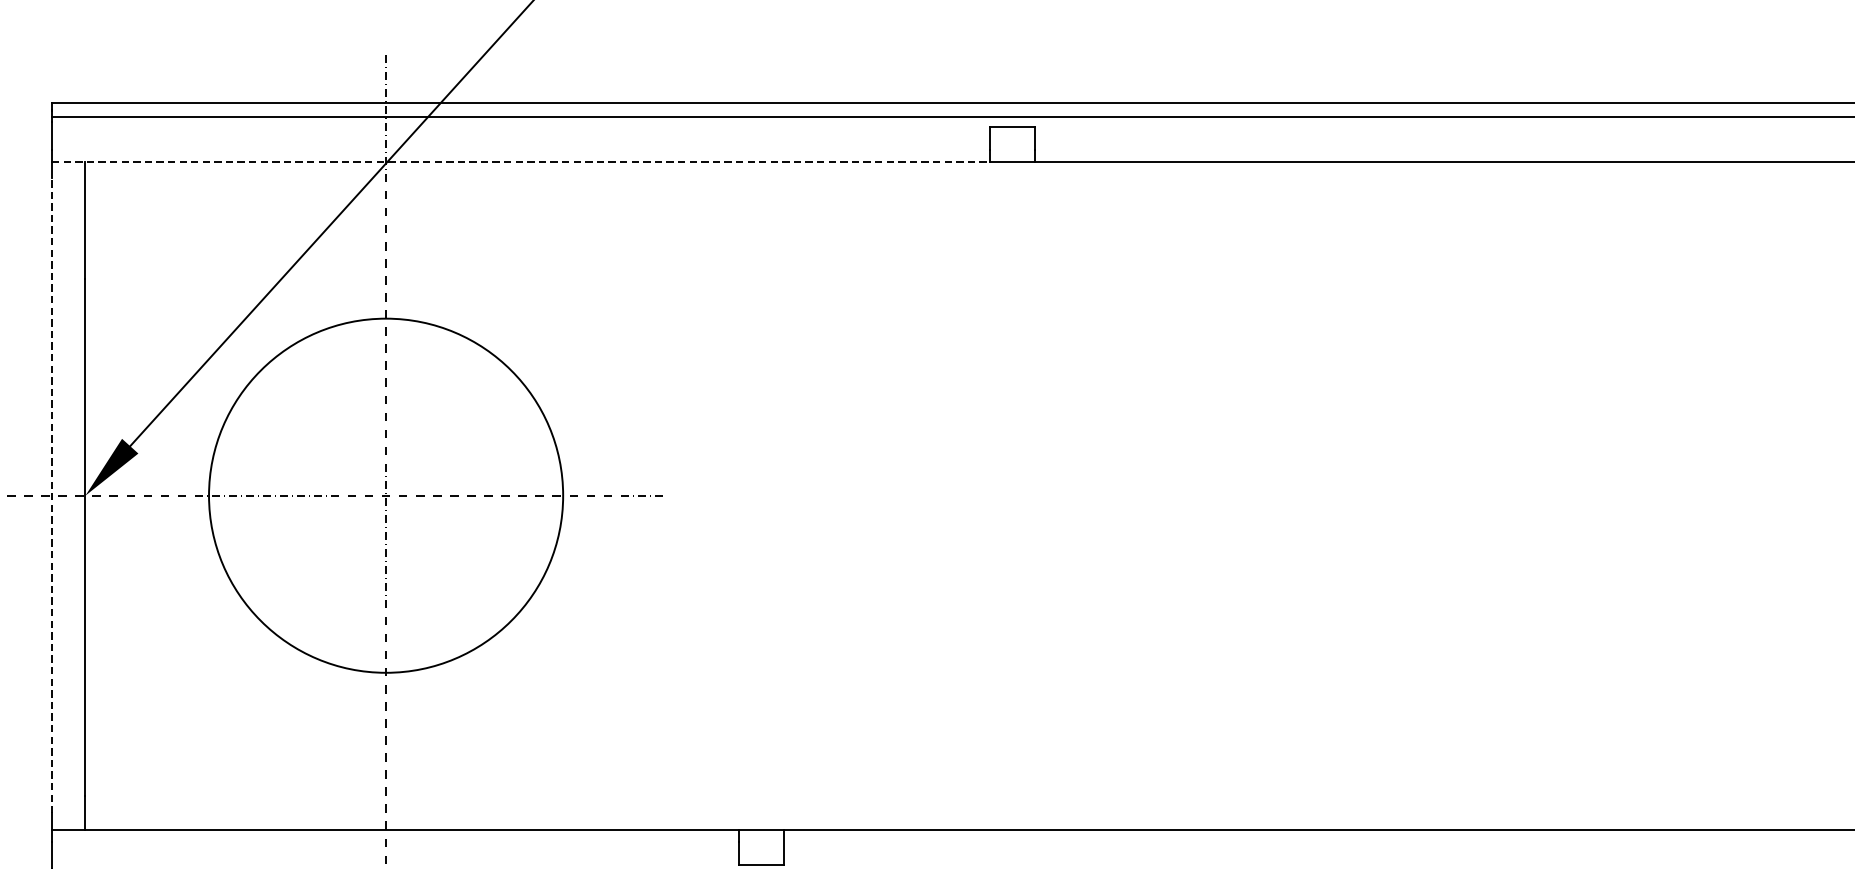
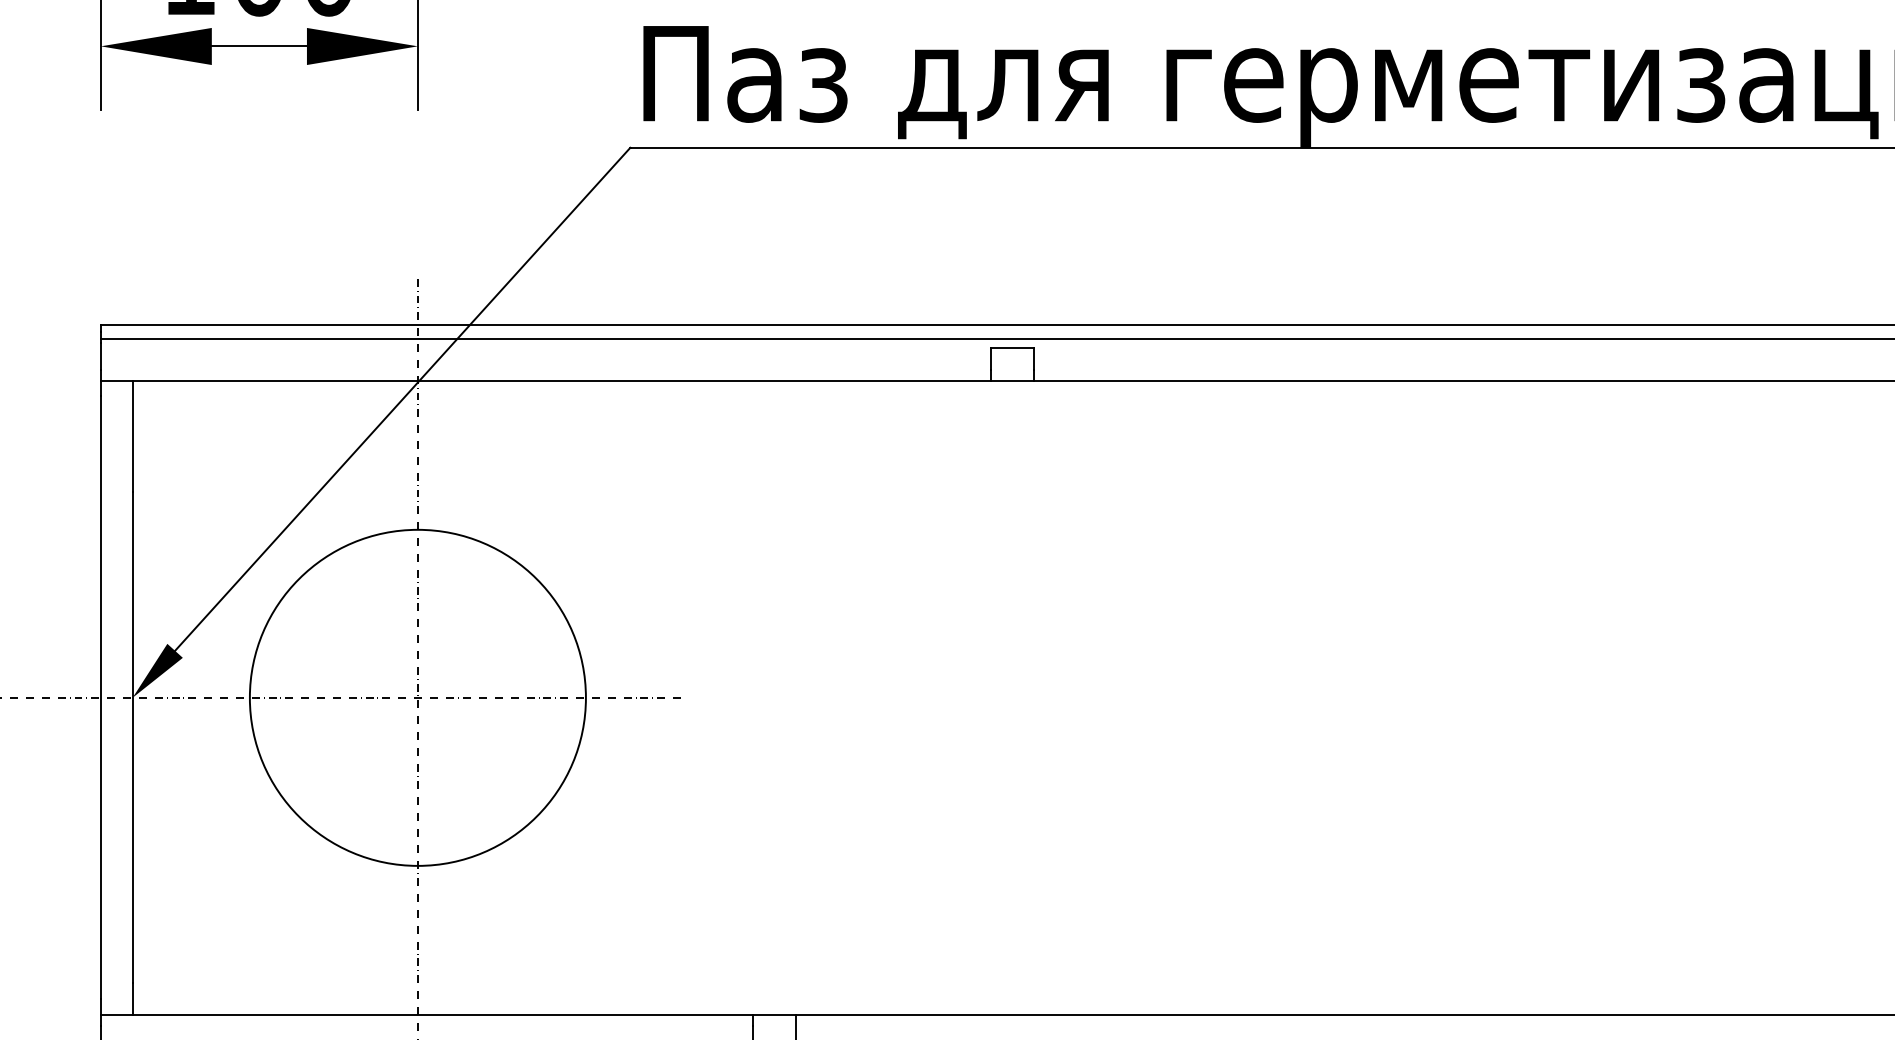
line: (520, 161) -> (545, 380), dashed -> solid
line: (51, 495) -> (100, 697), dashed -> solid

